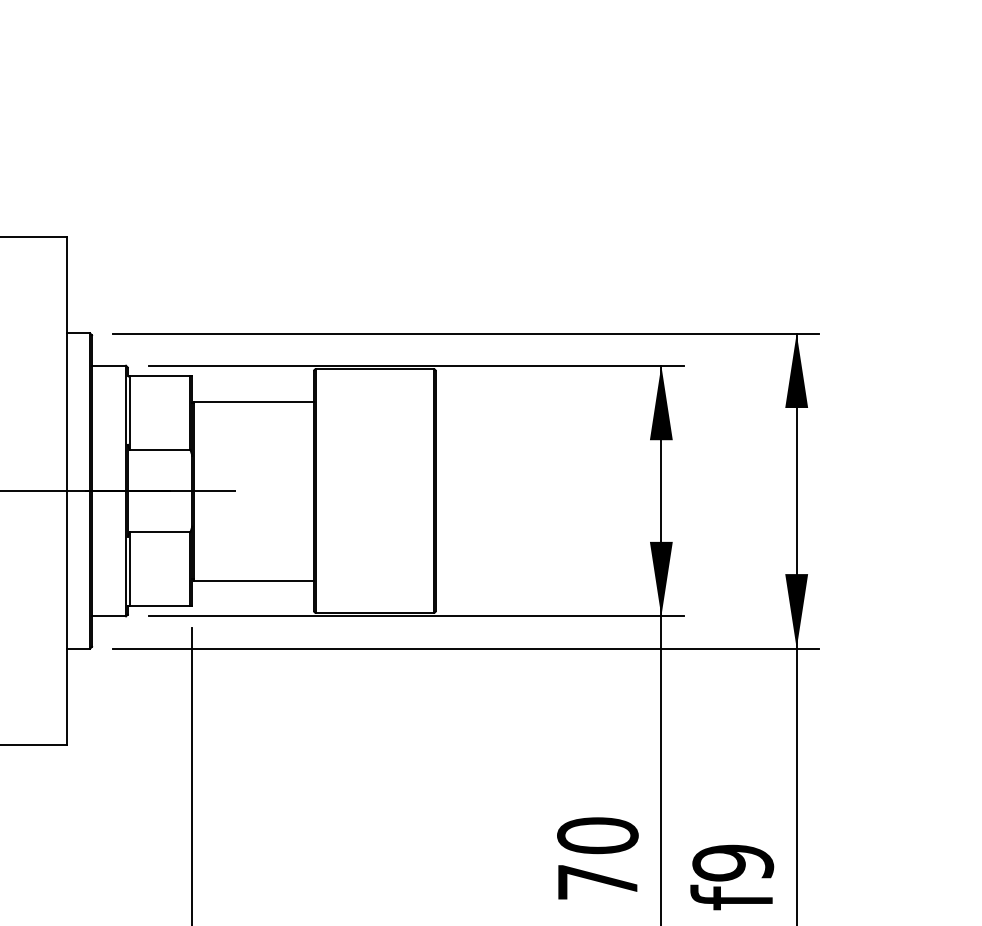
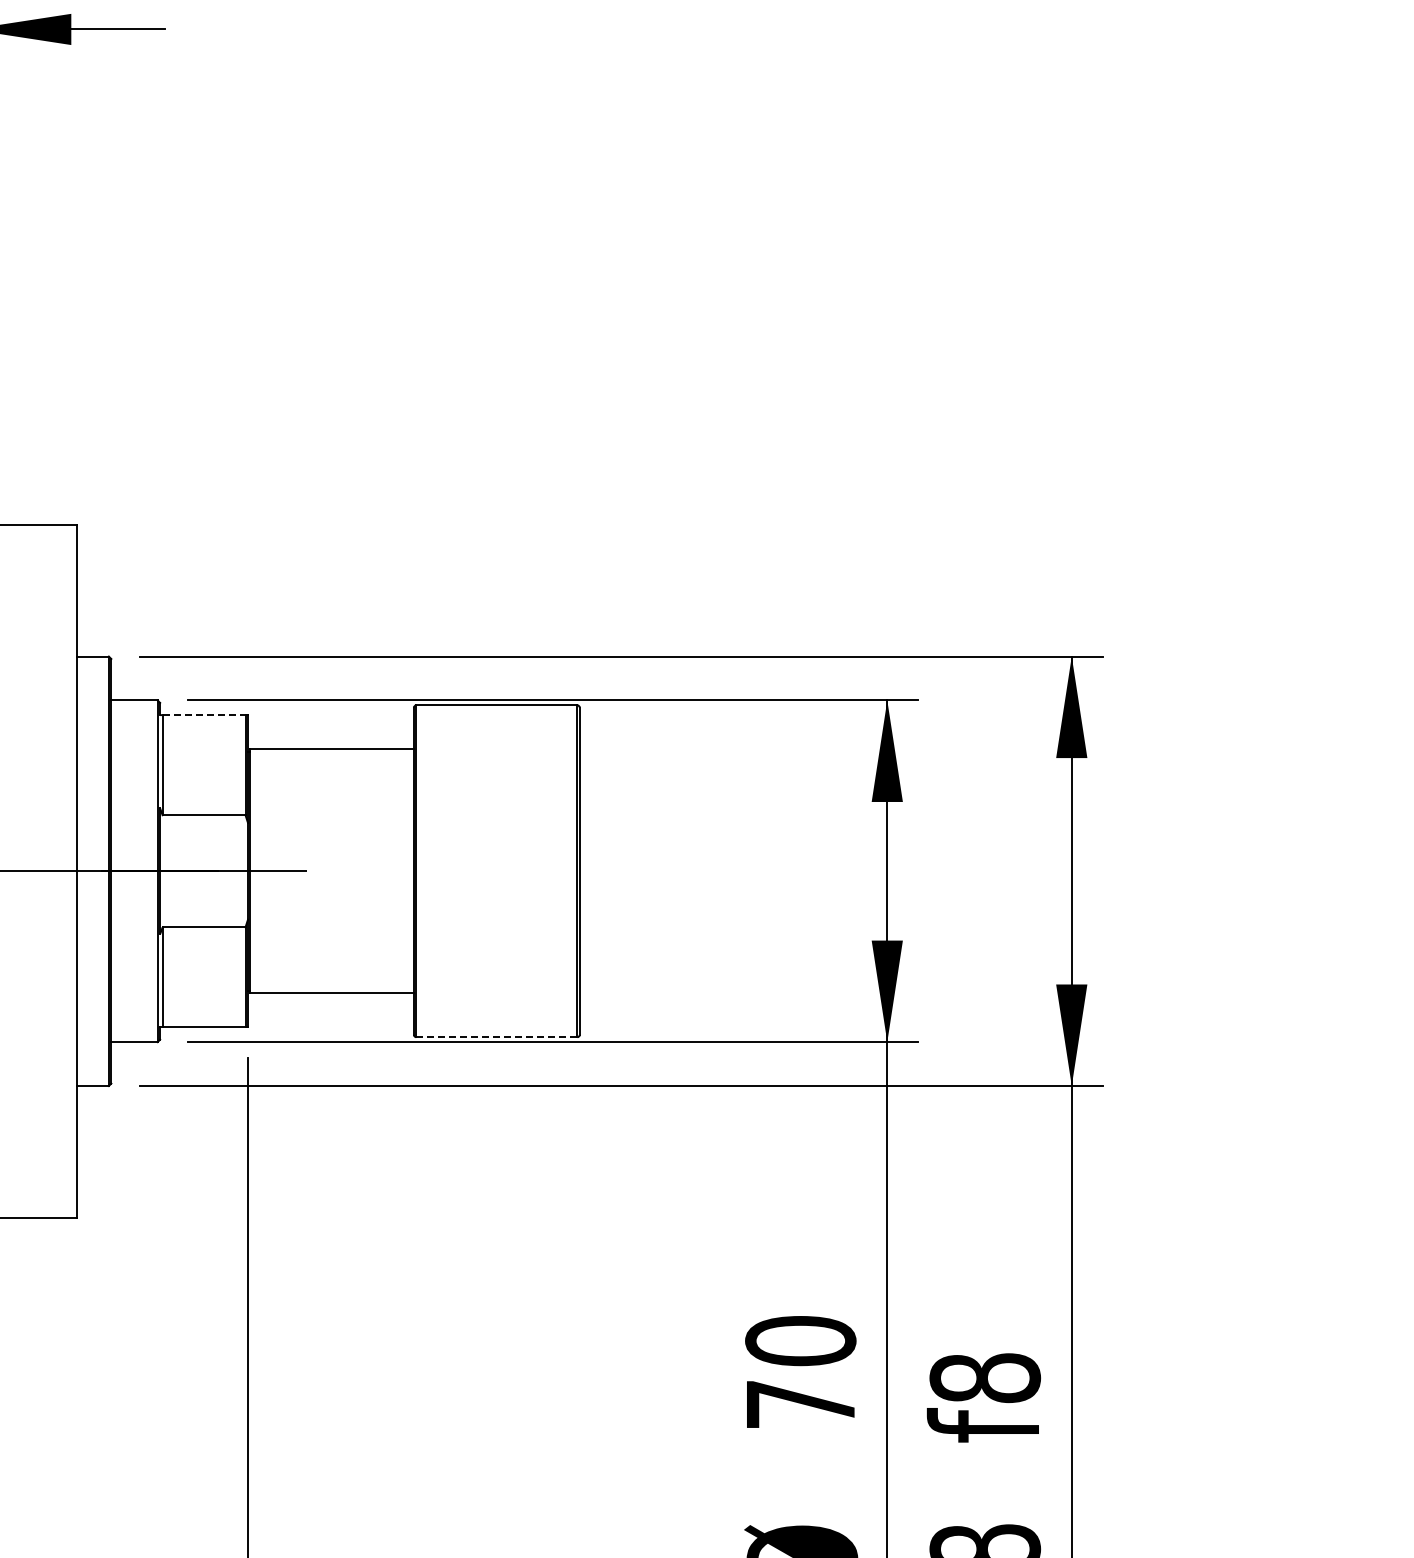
line: (160, 376) -> (204, 715), solid -> dashed
line: (374, 612) -> (496, 1037), solid -> dashed
text: (733, 863) -> (985, 1378), f9 -> f8

